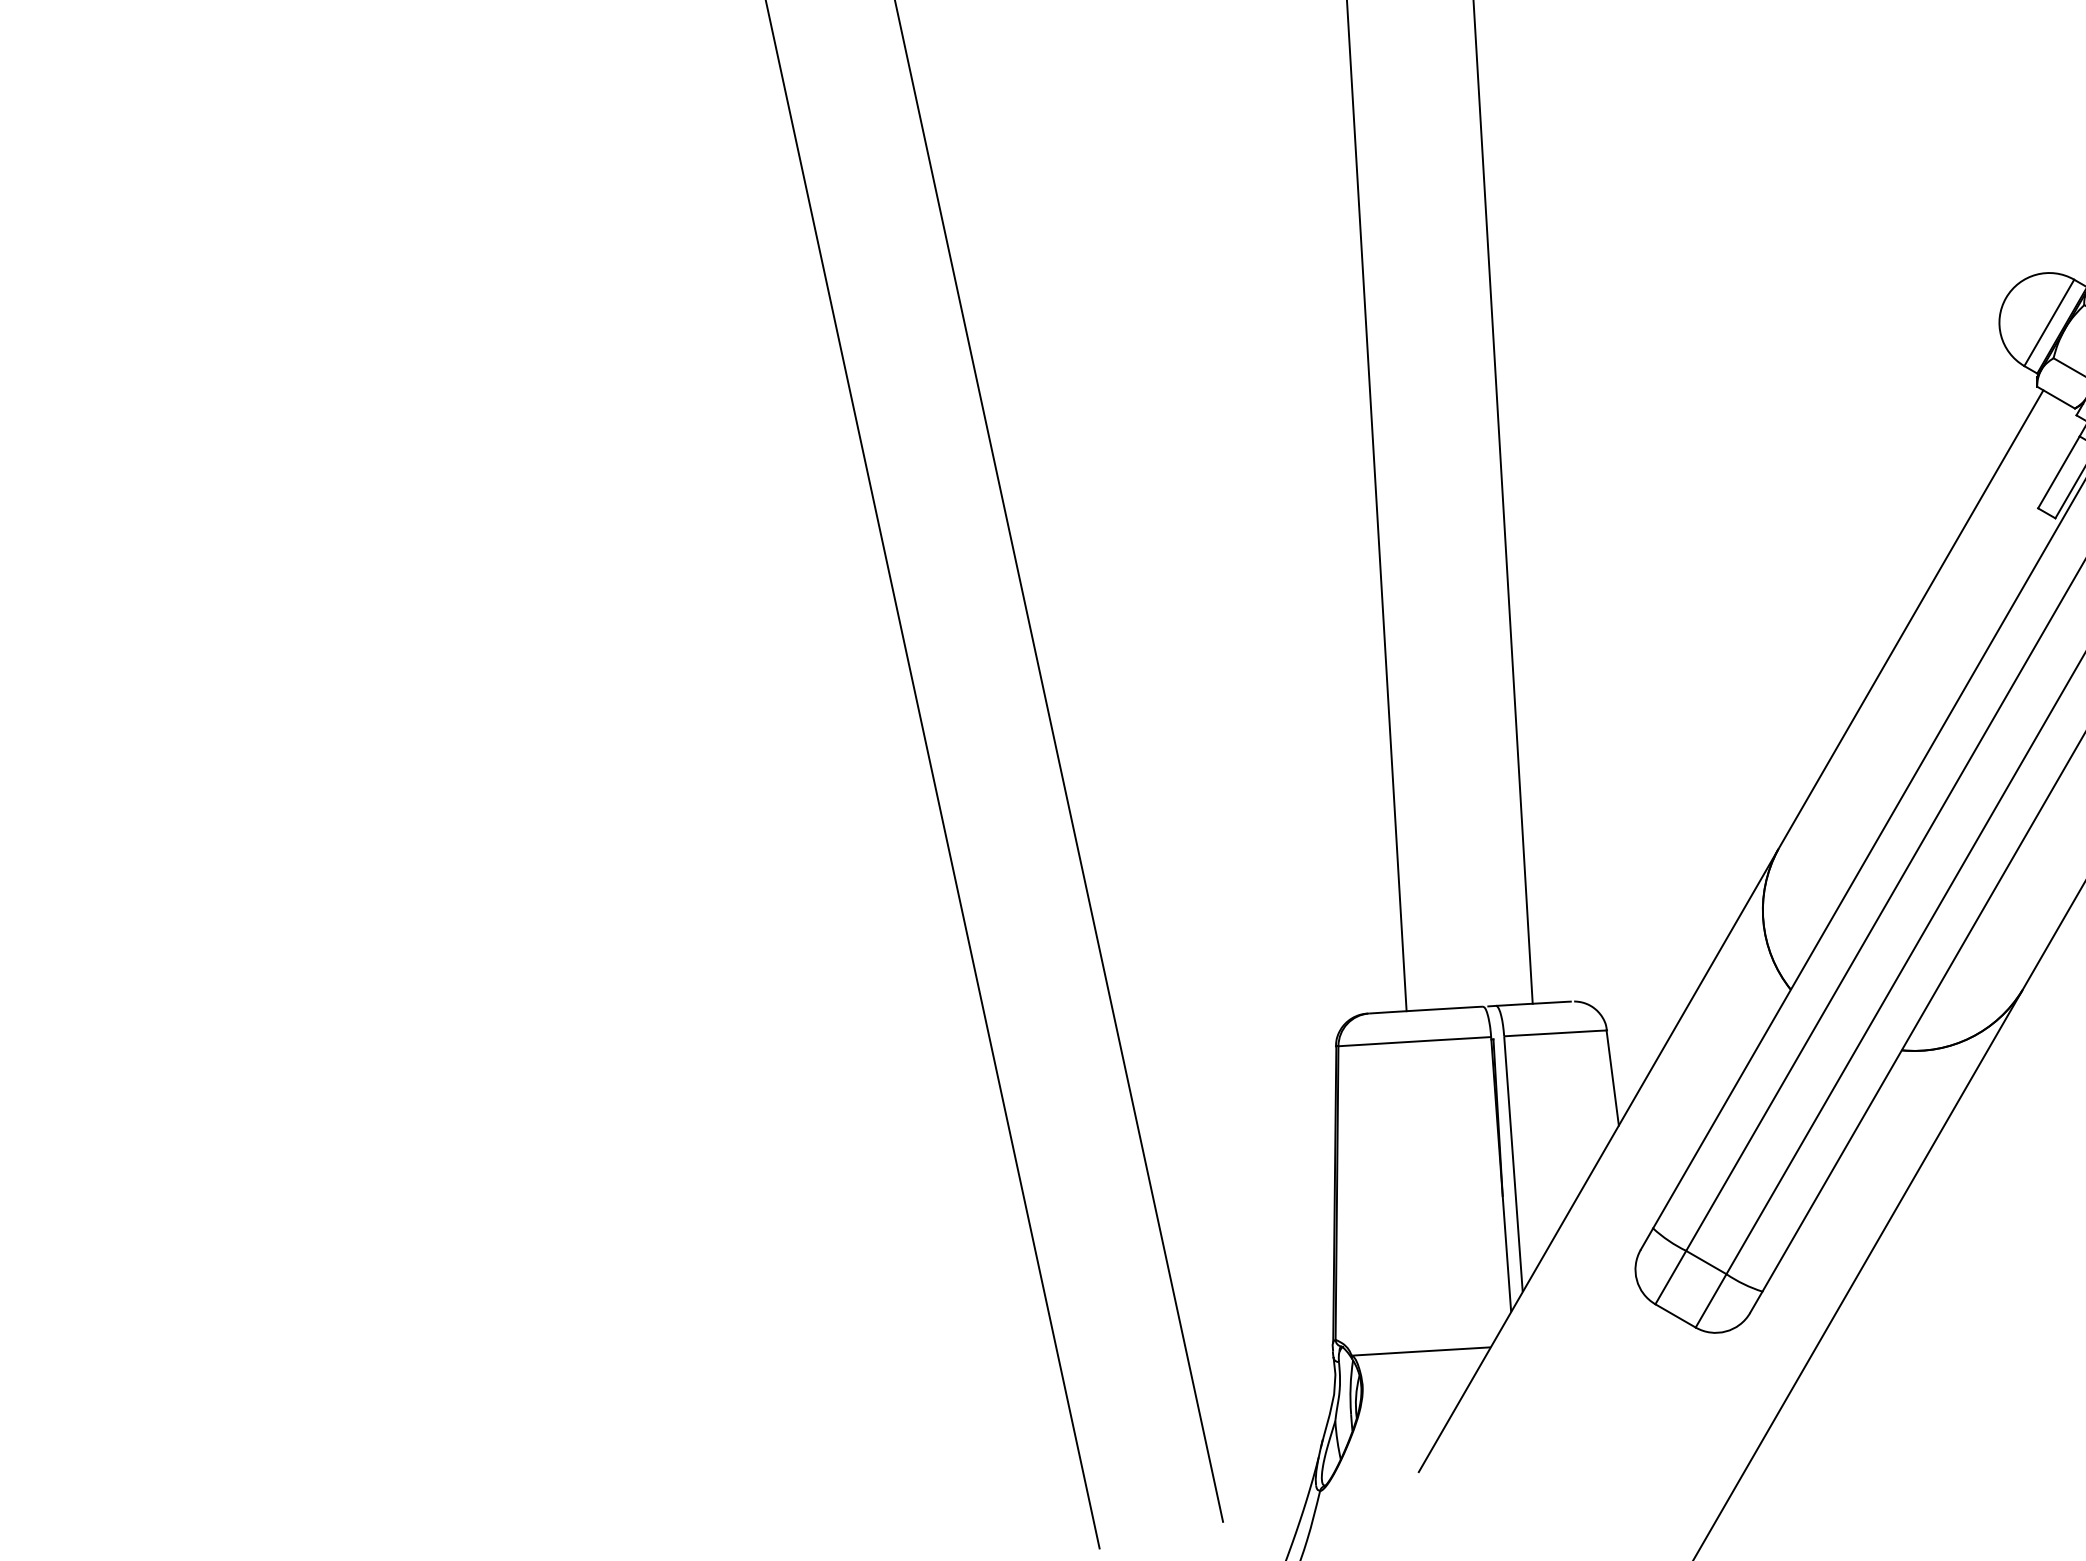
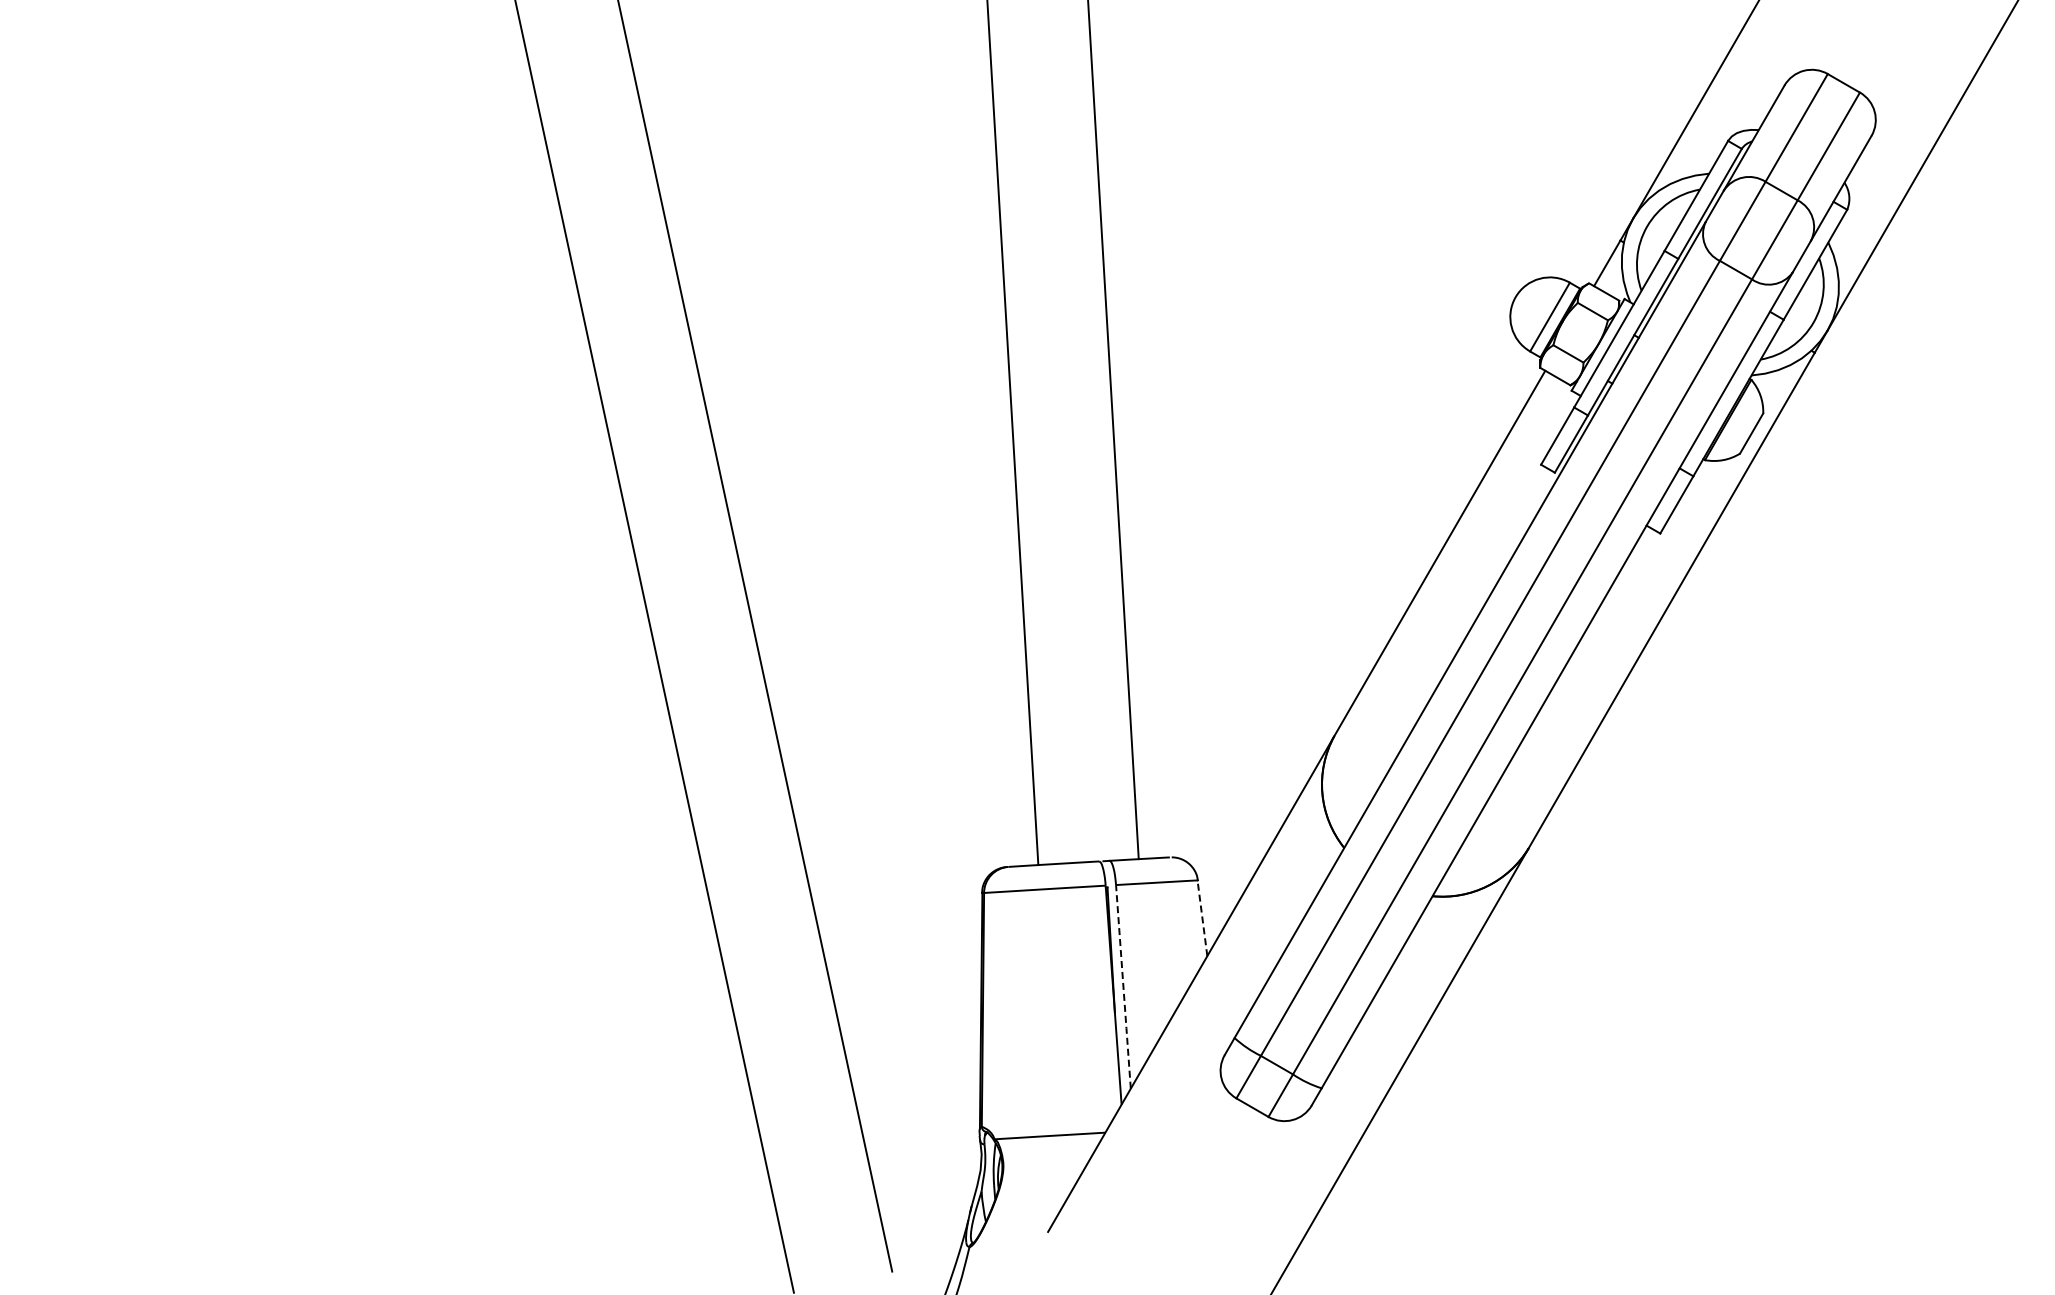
line: (1612, 1077) -> (1202, 917), solid -> dashed
line: (1513, 1163) -> (1123, 986), solid -> dashed

